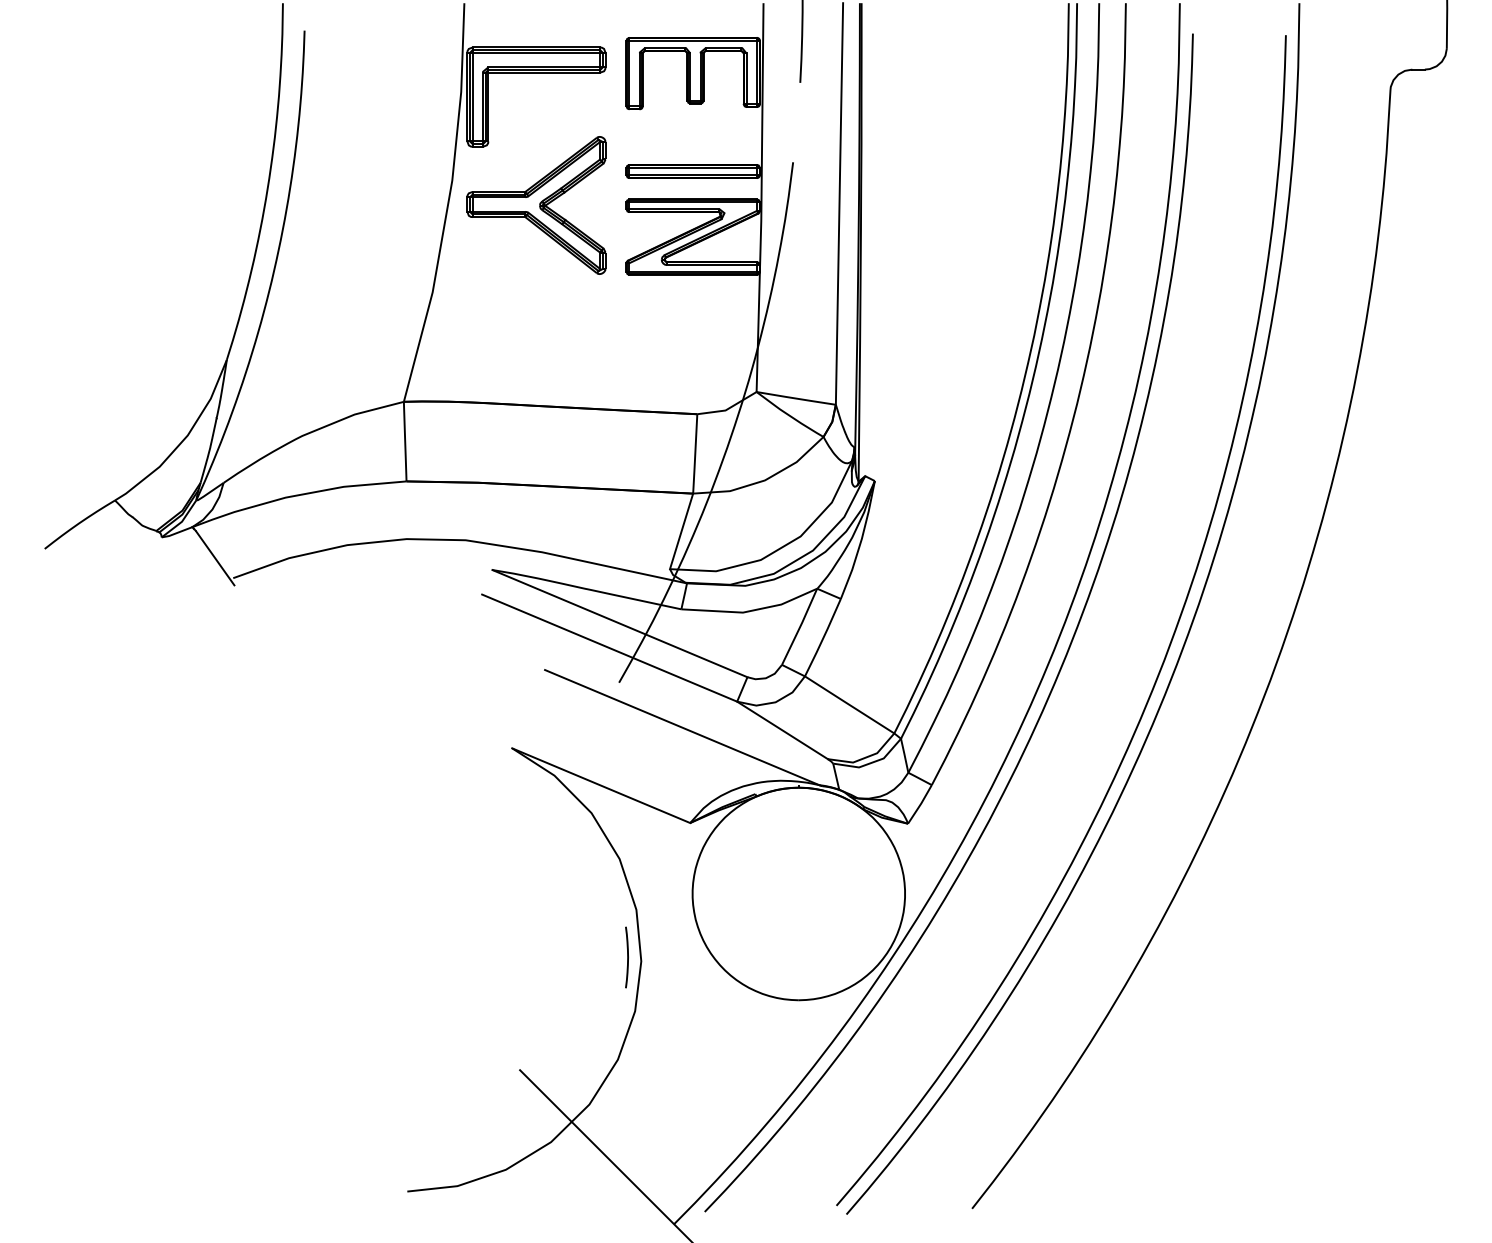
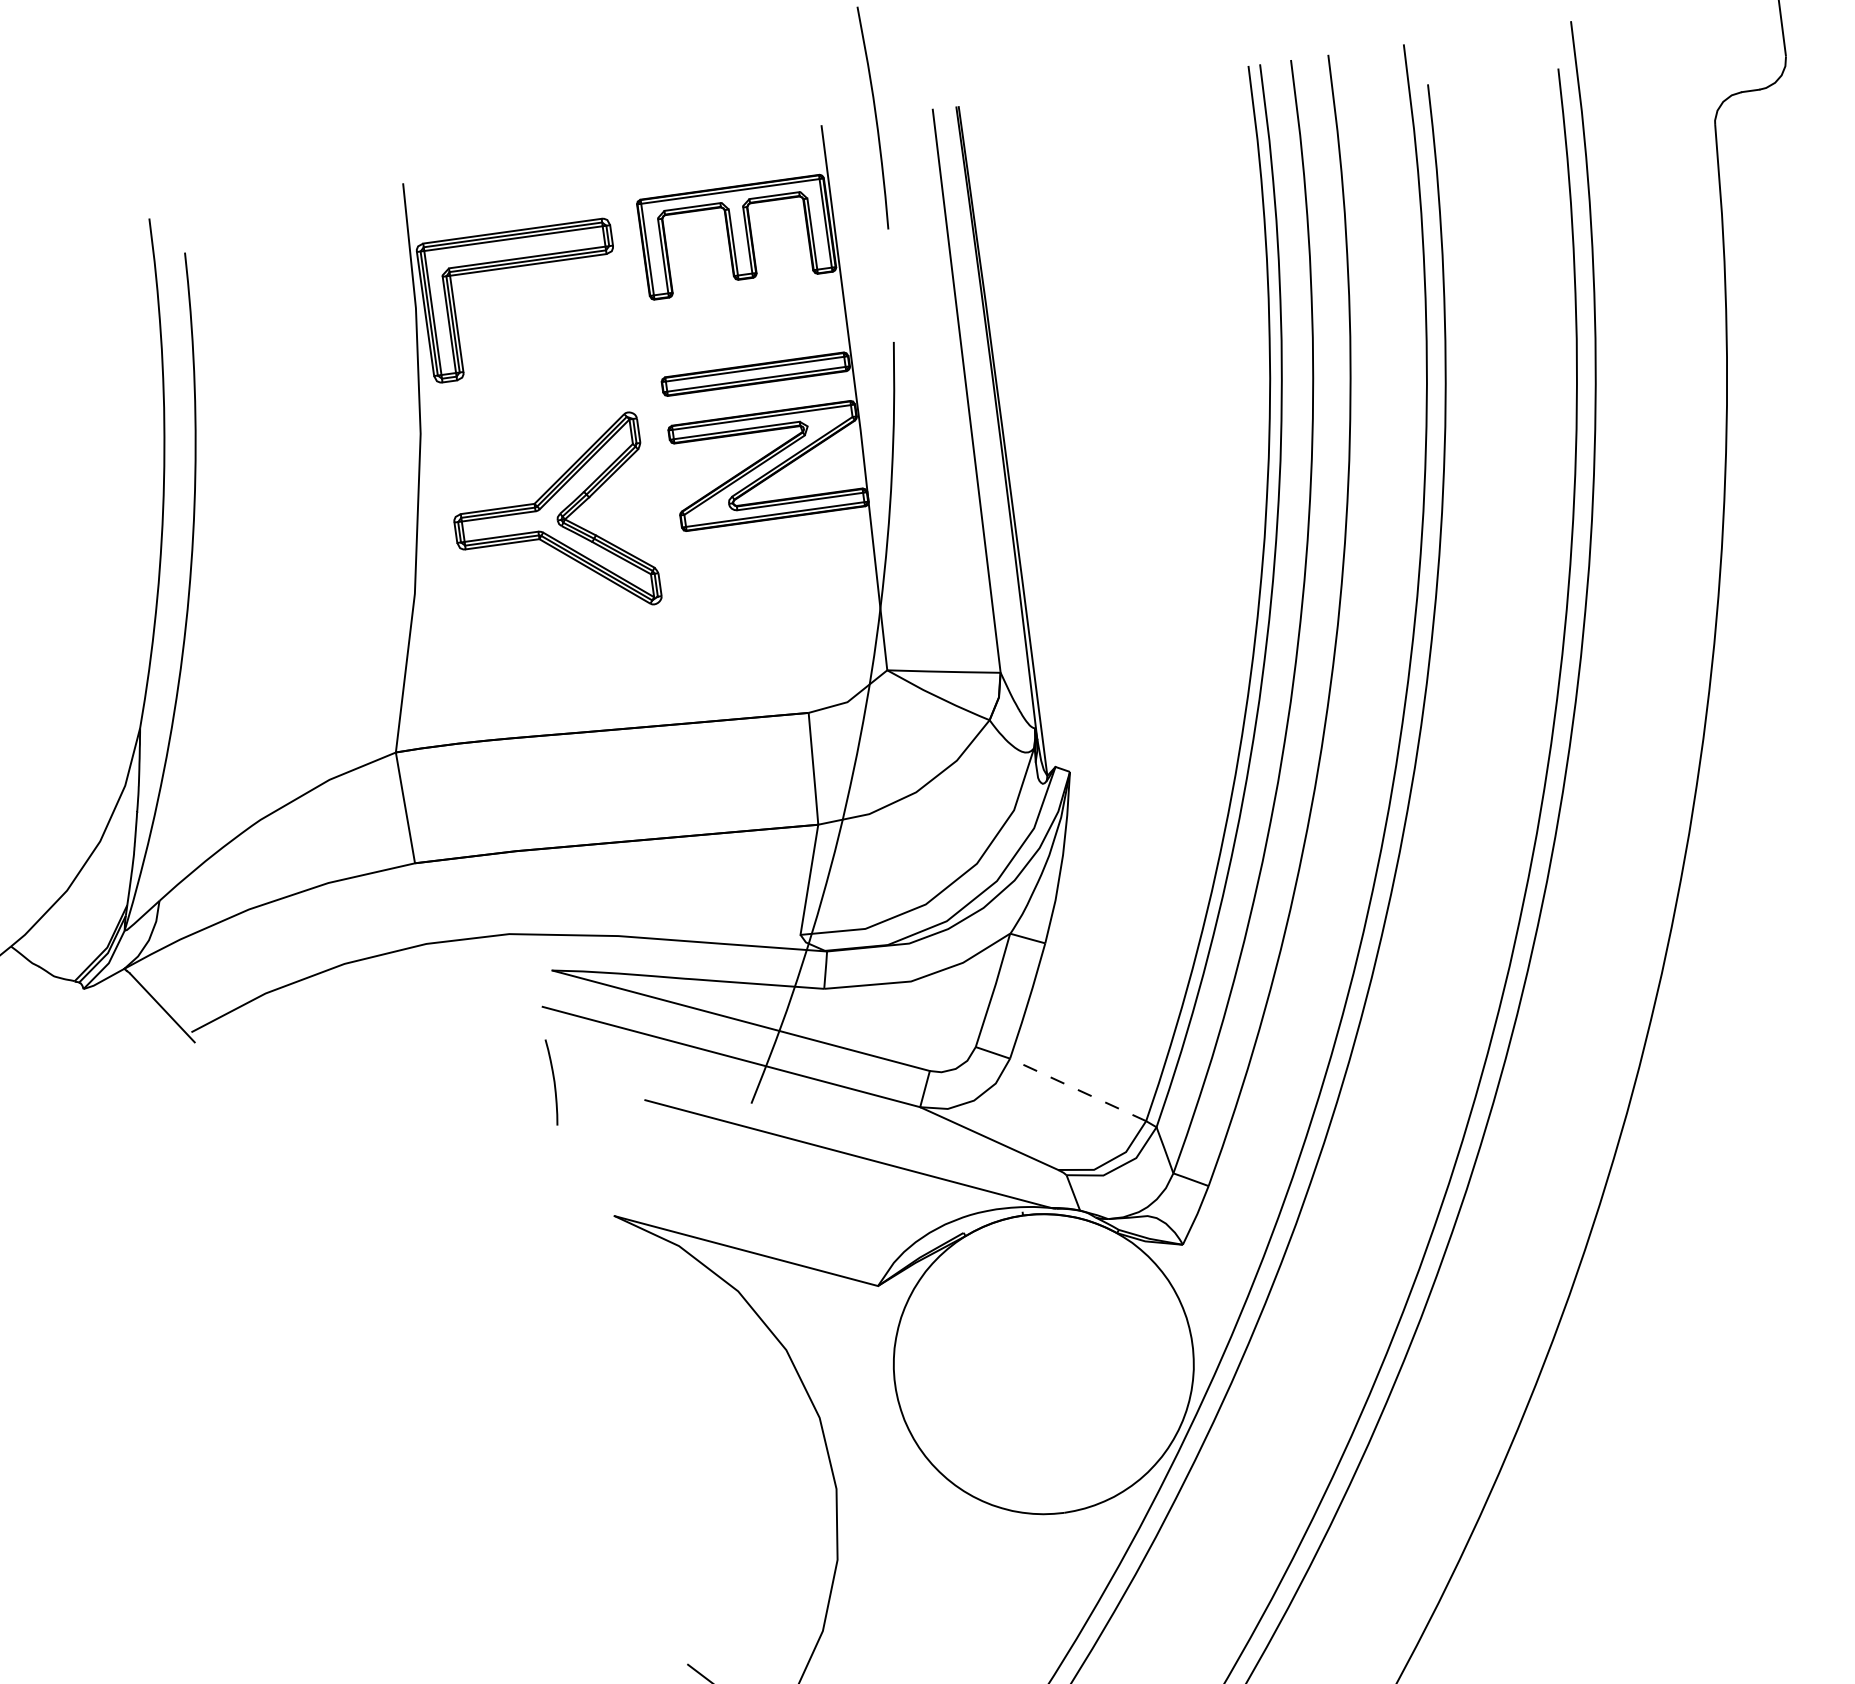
part: (536, 205) -> (552, 520), moved
line: (849, 704) -> (1077, 1089), solid -> dashed
line: (627, 957) -> (553, 1082), moved

